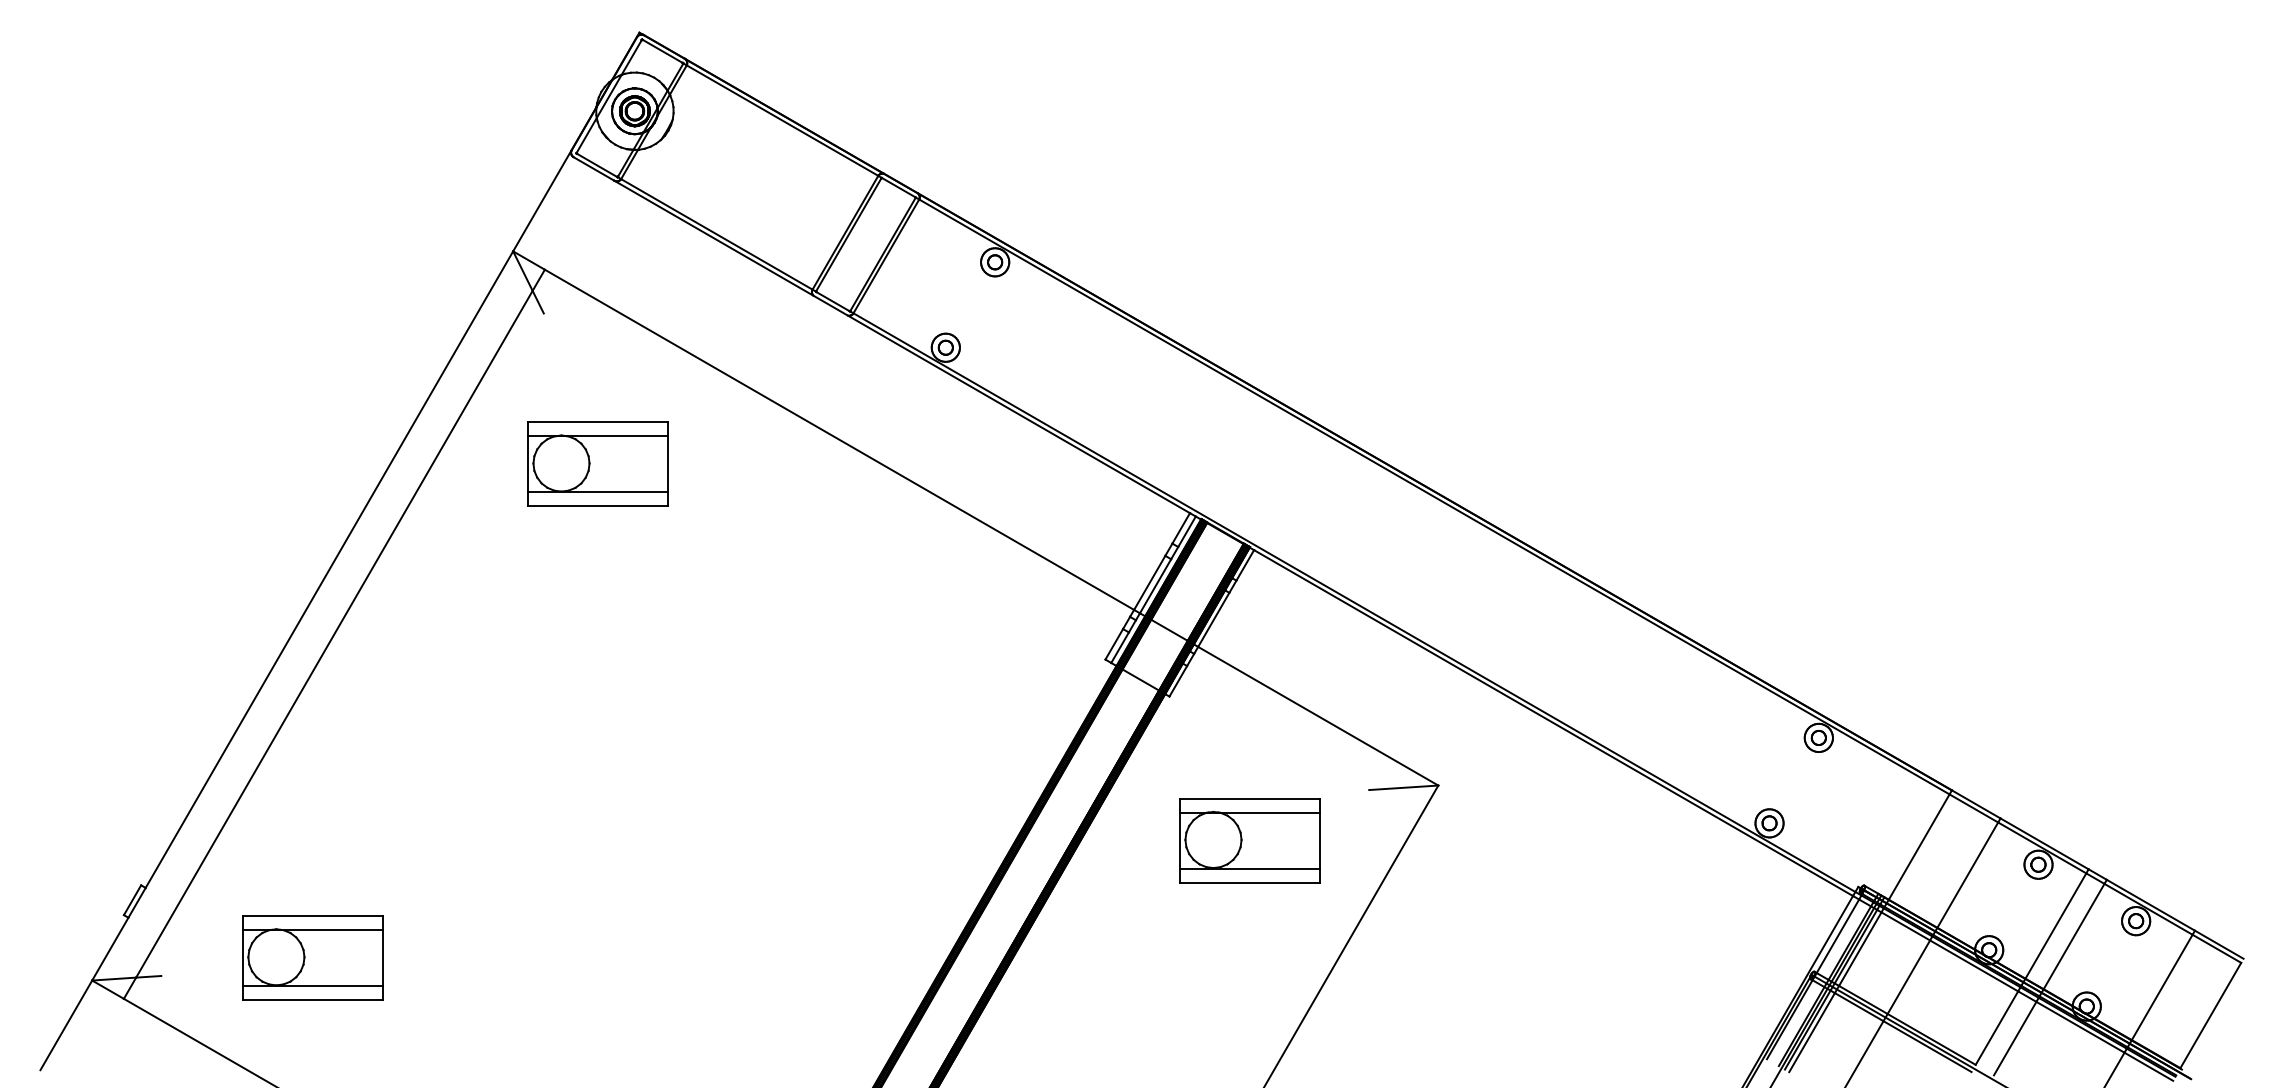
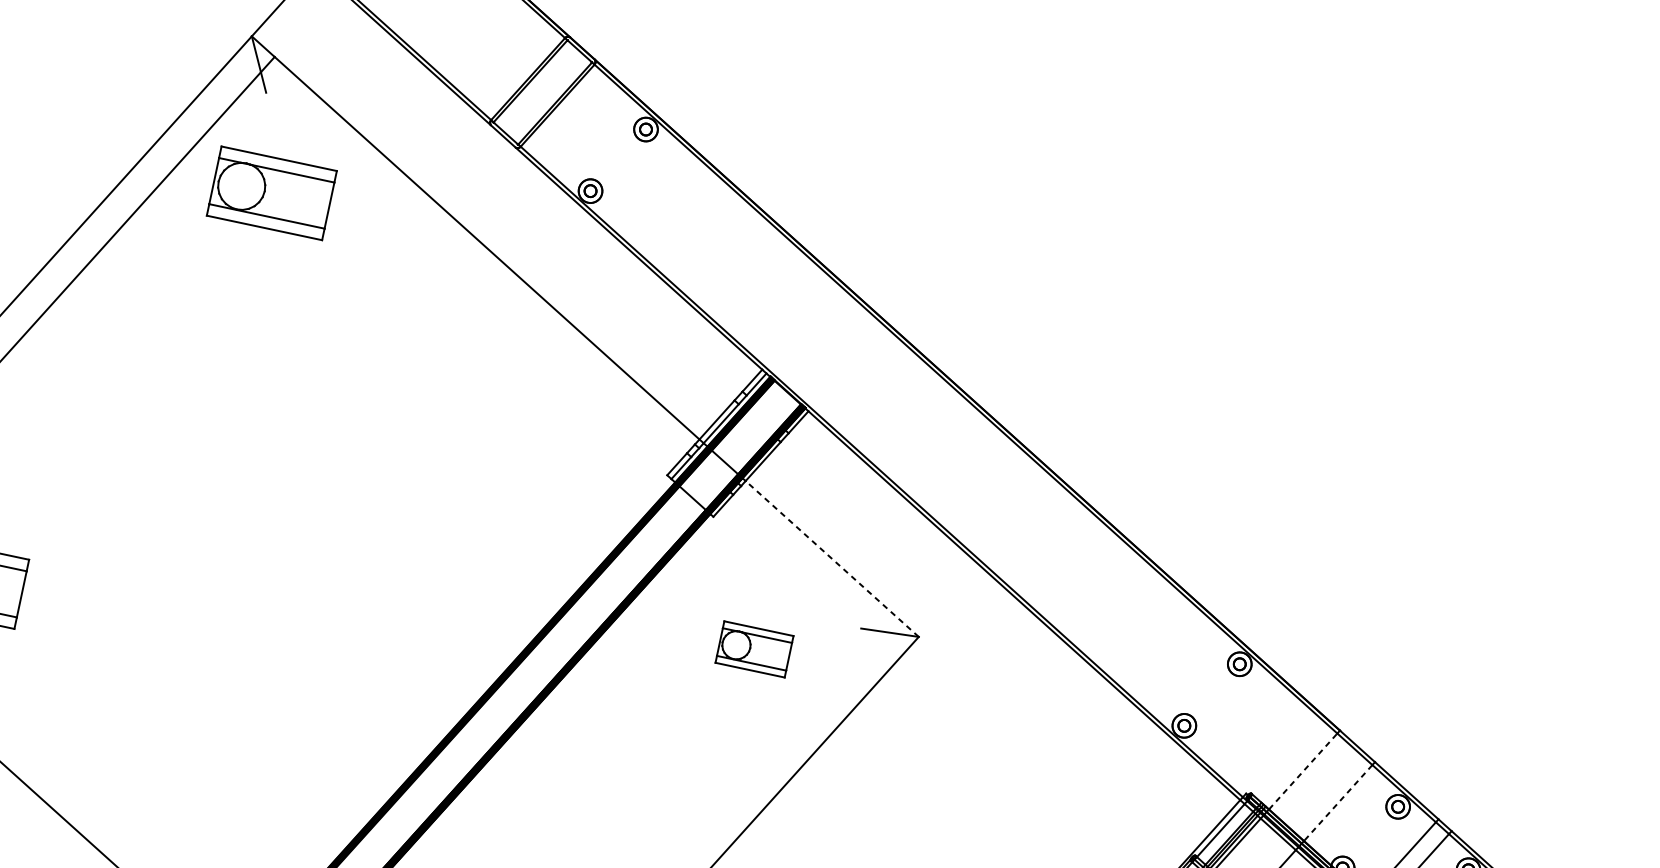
part: (597, 463) -> (271, 192), moved
line: (1318, 716) -> (832, 559), solid -> dashed
part: (1249, 840) -> (754, 649), size x0.6
line: (1919, 847) -> (1303, 771), solid -> dashed
line: (1967, 875) -> (1337, 803), solid -> dashed

